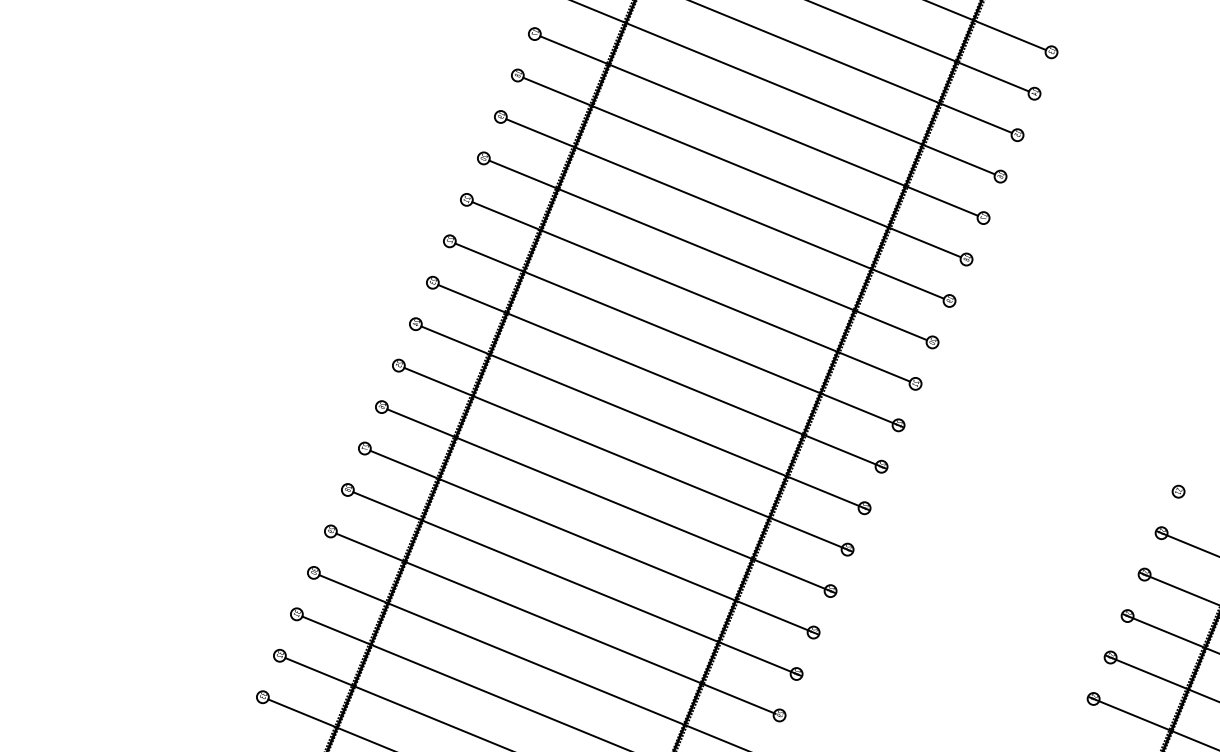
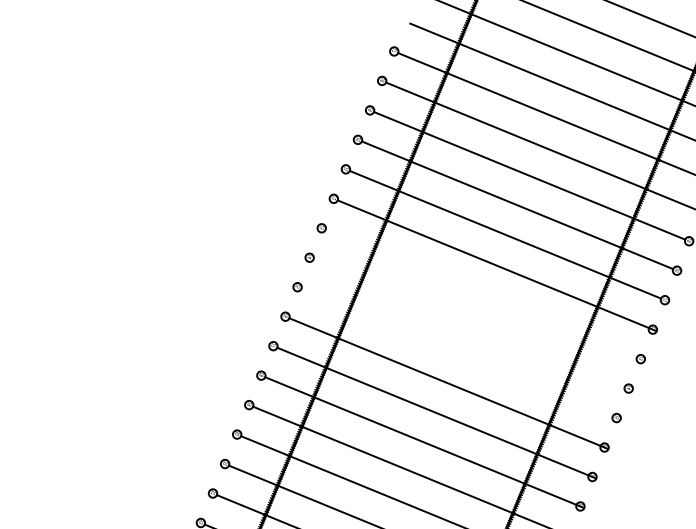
line: (661, 376) -> (484, 294), removed
line: (644, 417) -> (472, 324), removed
line: (627, 459) -> (460, 353), removed

